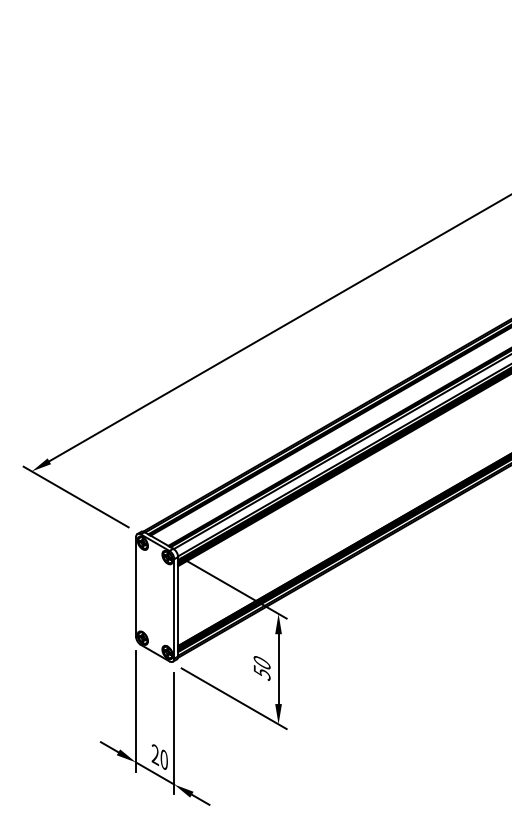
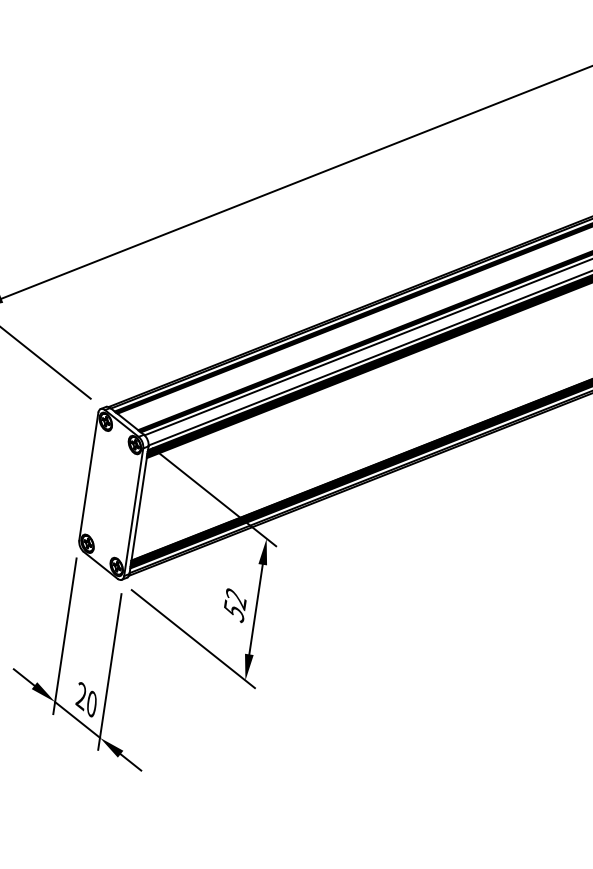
text: (261, 663) -> (235, 599), 50 -> 52

